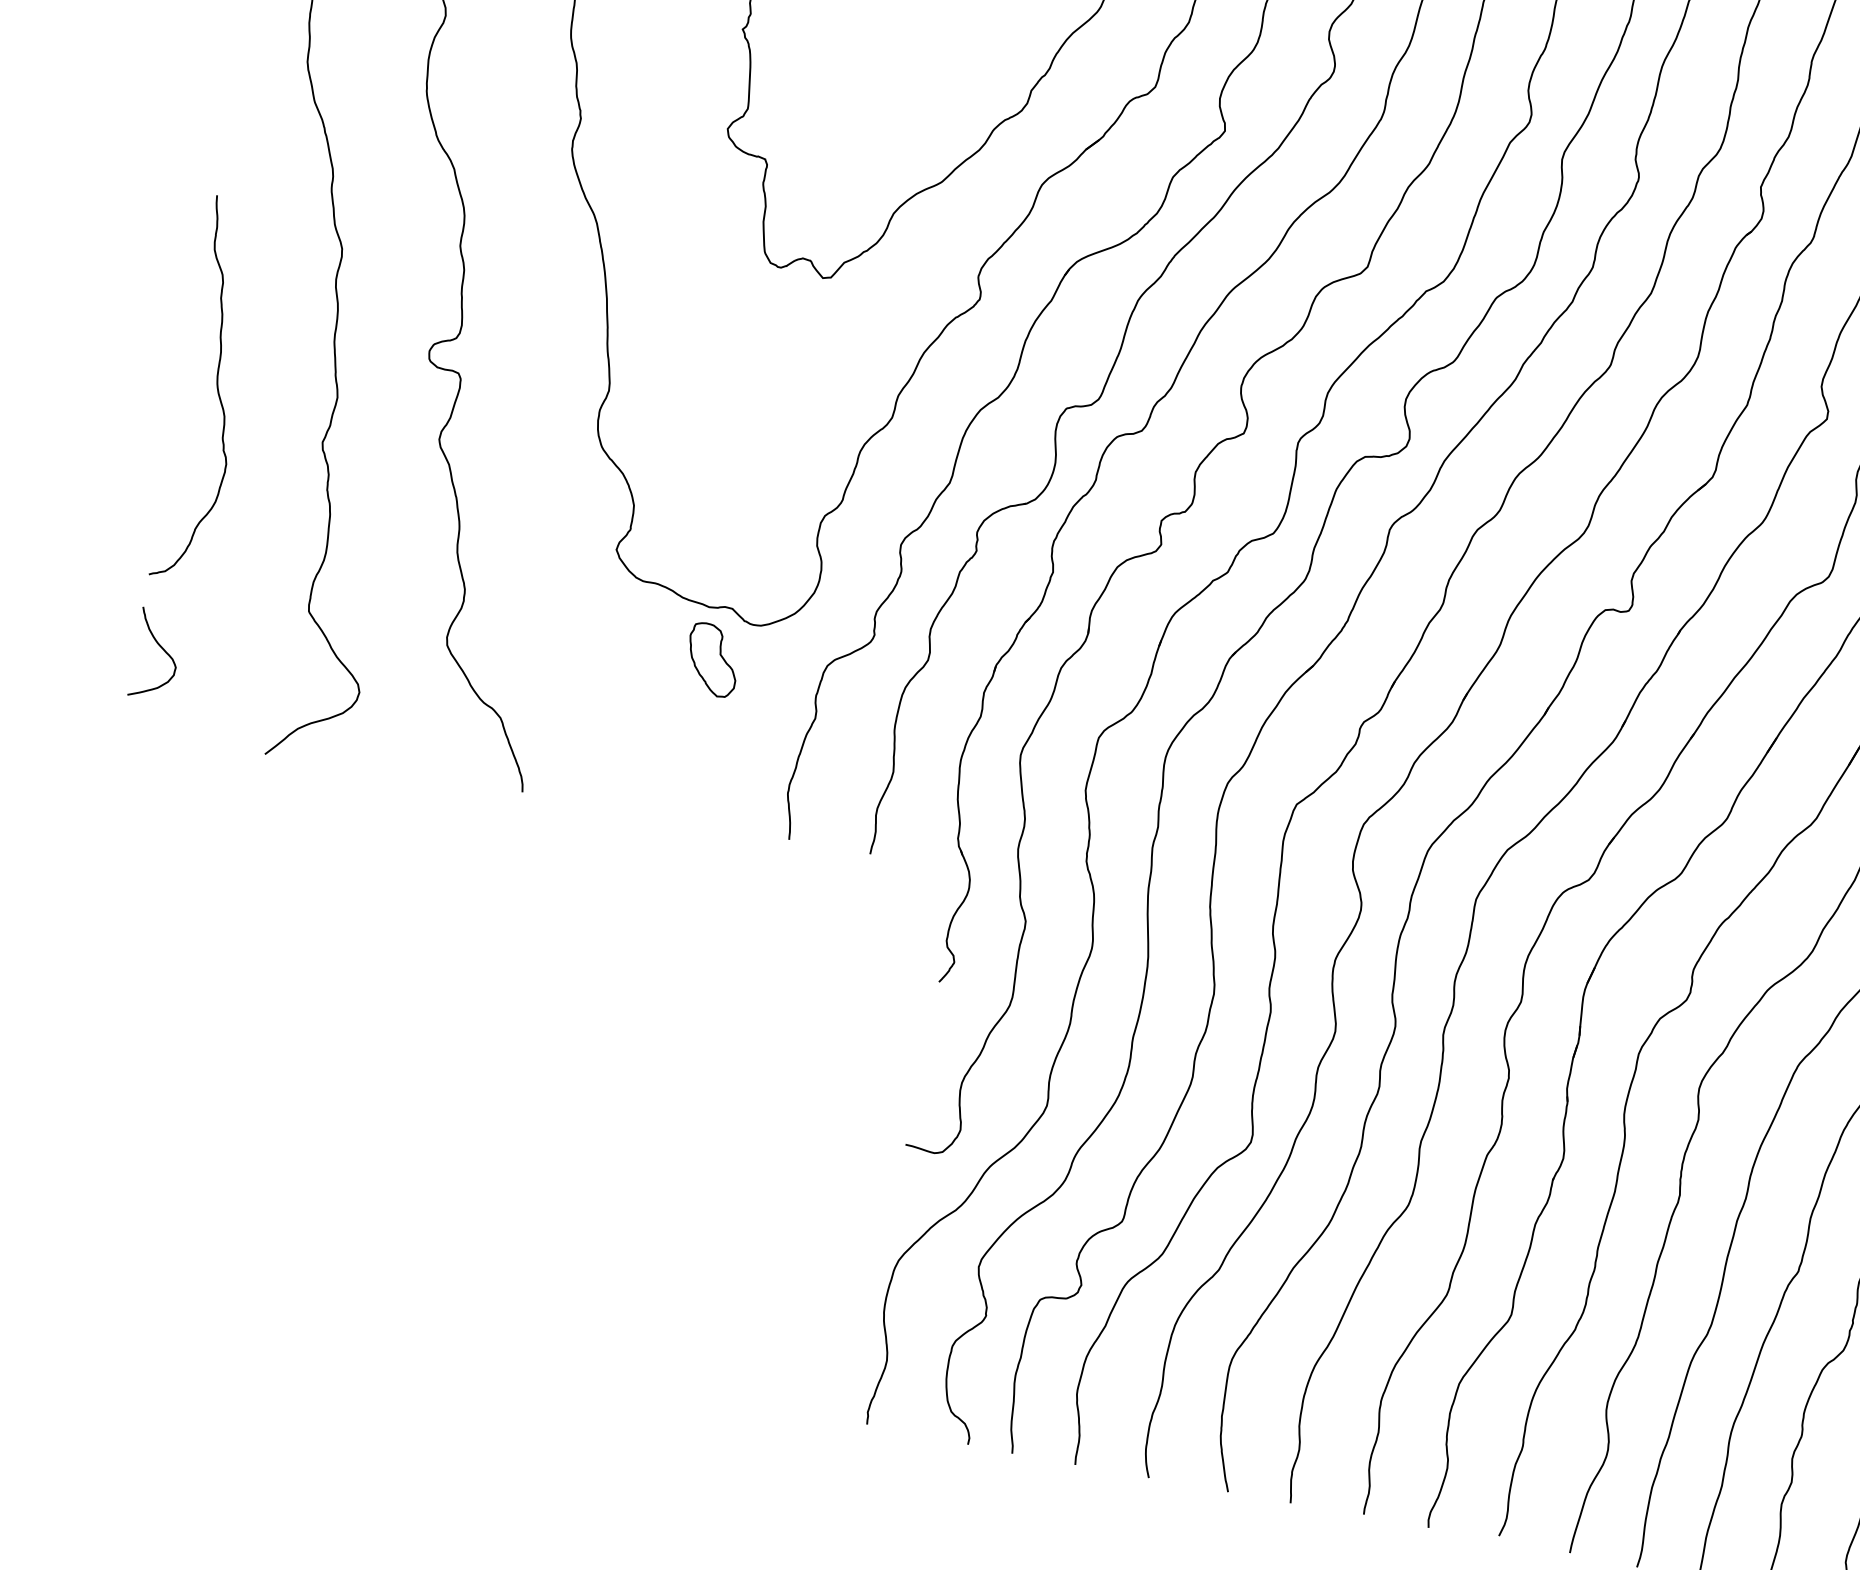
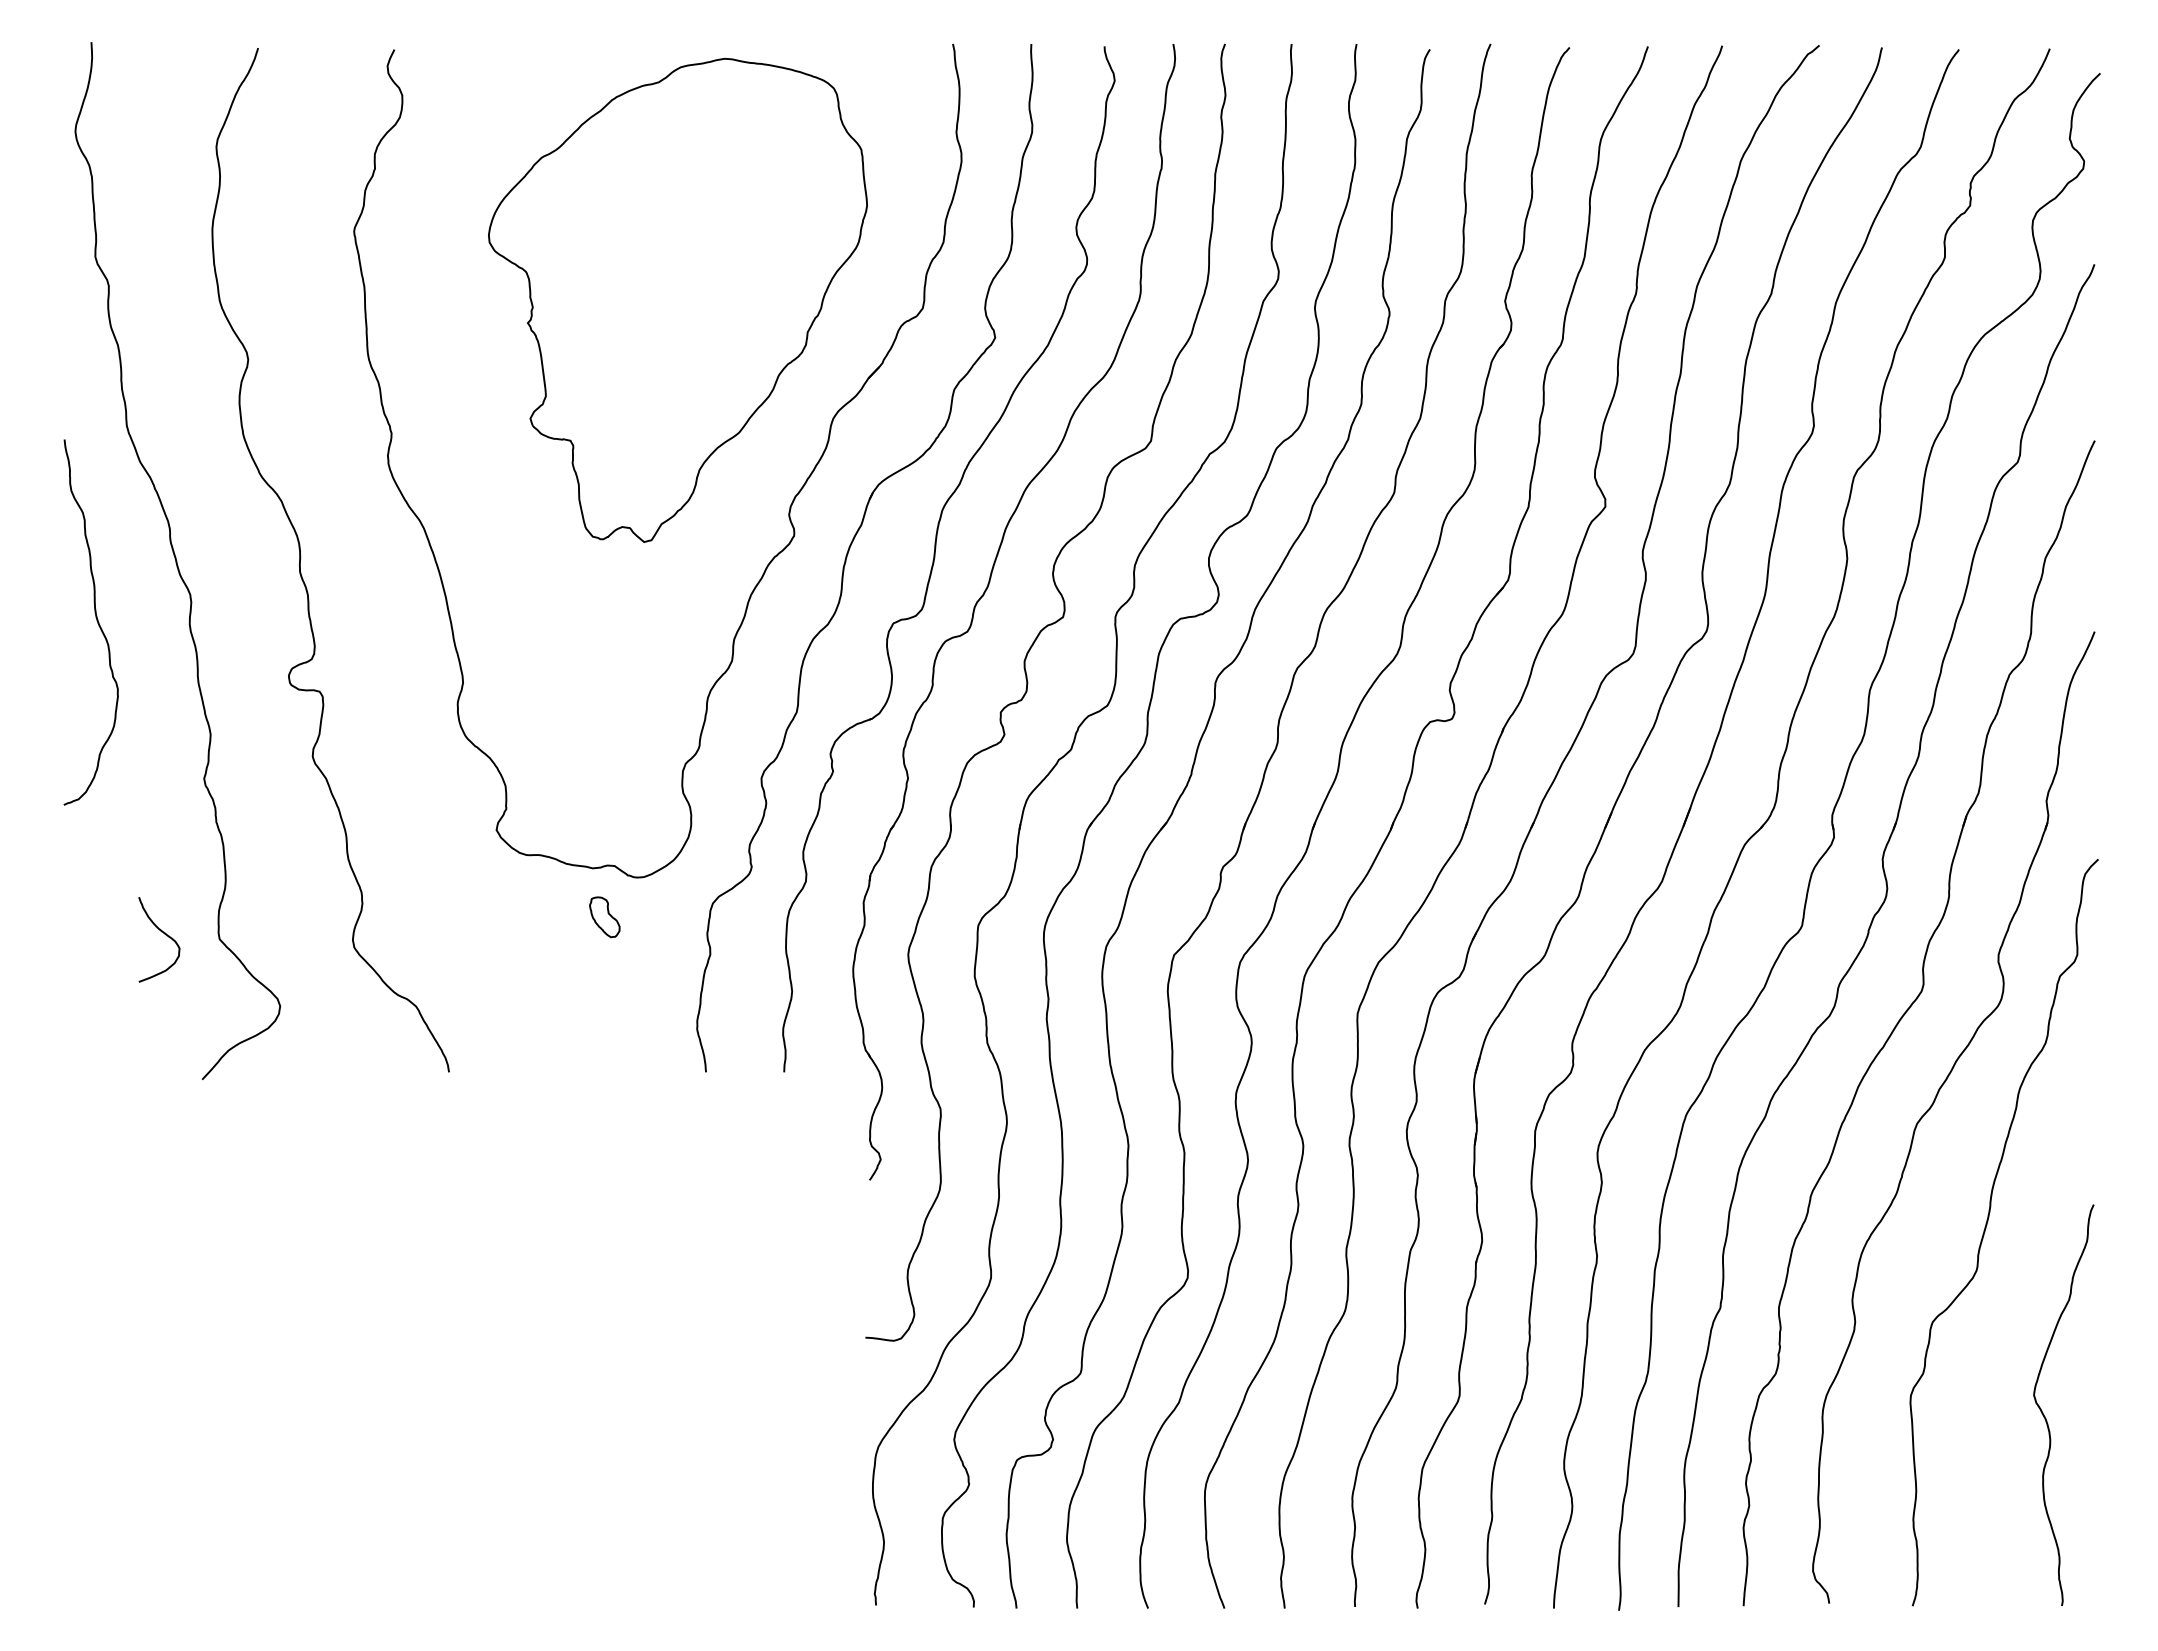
curve: (216, 389) -> (96, 620), moved
curve: (162, 650) -> (164, 934), moved
part: (712, 660) -> (604, 917), size x0.6

